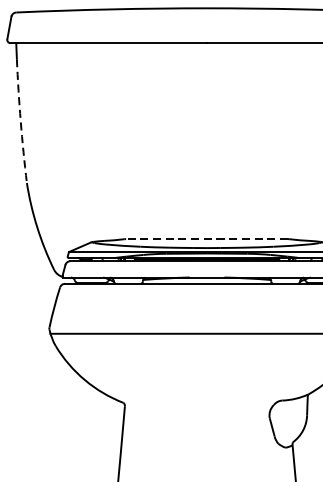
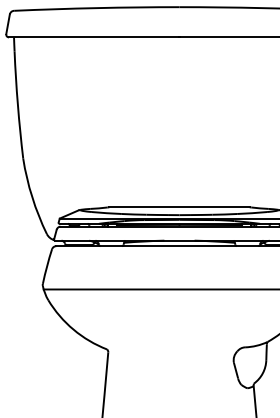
arc: (20, 121) -> (17, 105), dashed -> solid
line: (205, 239) -> (178, 207), dashed -> solid

